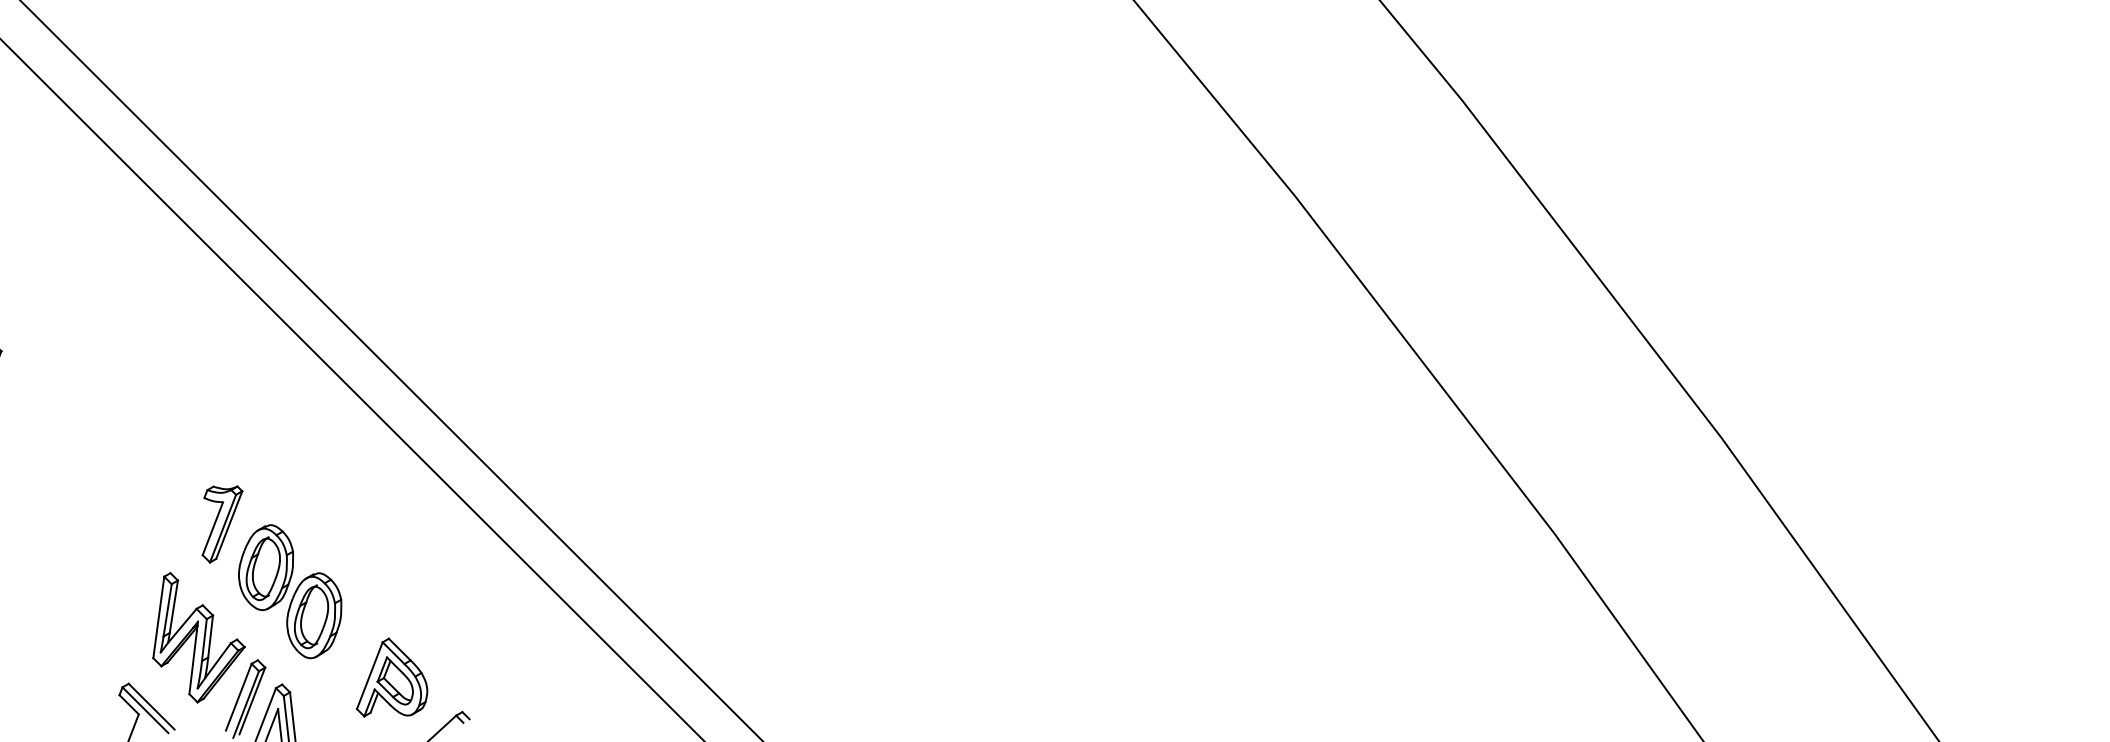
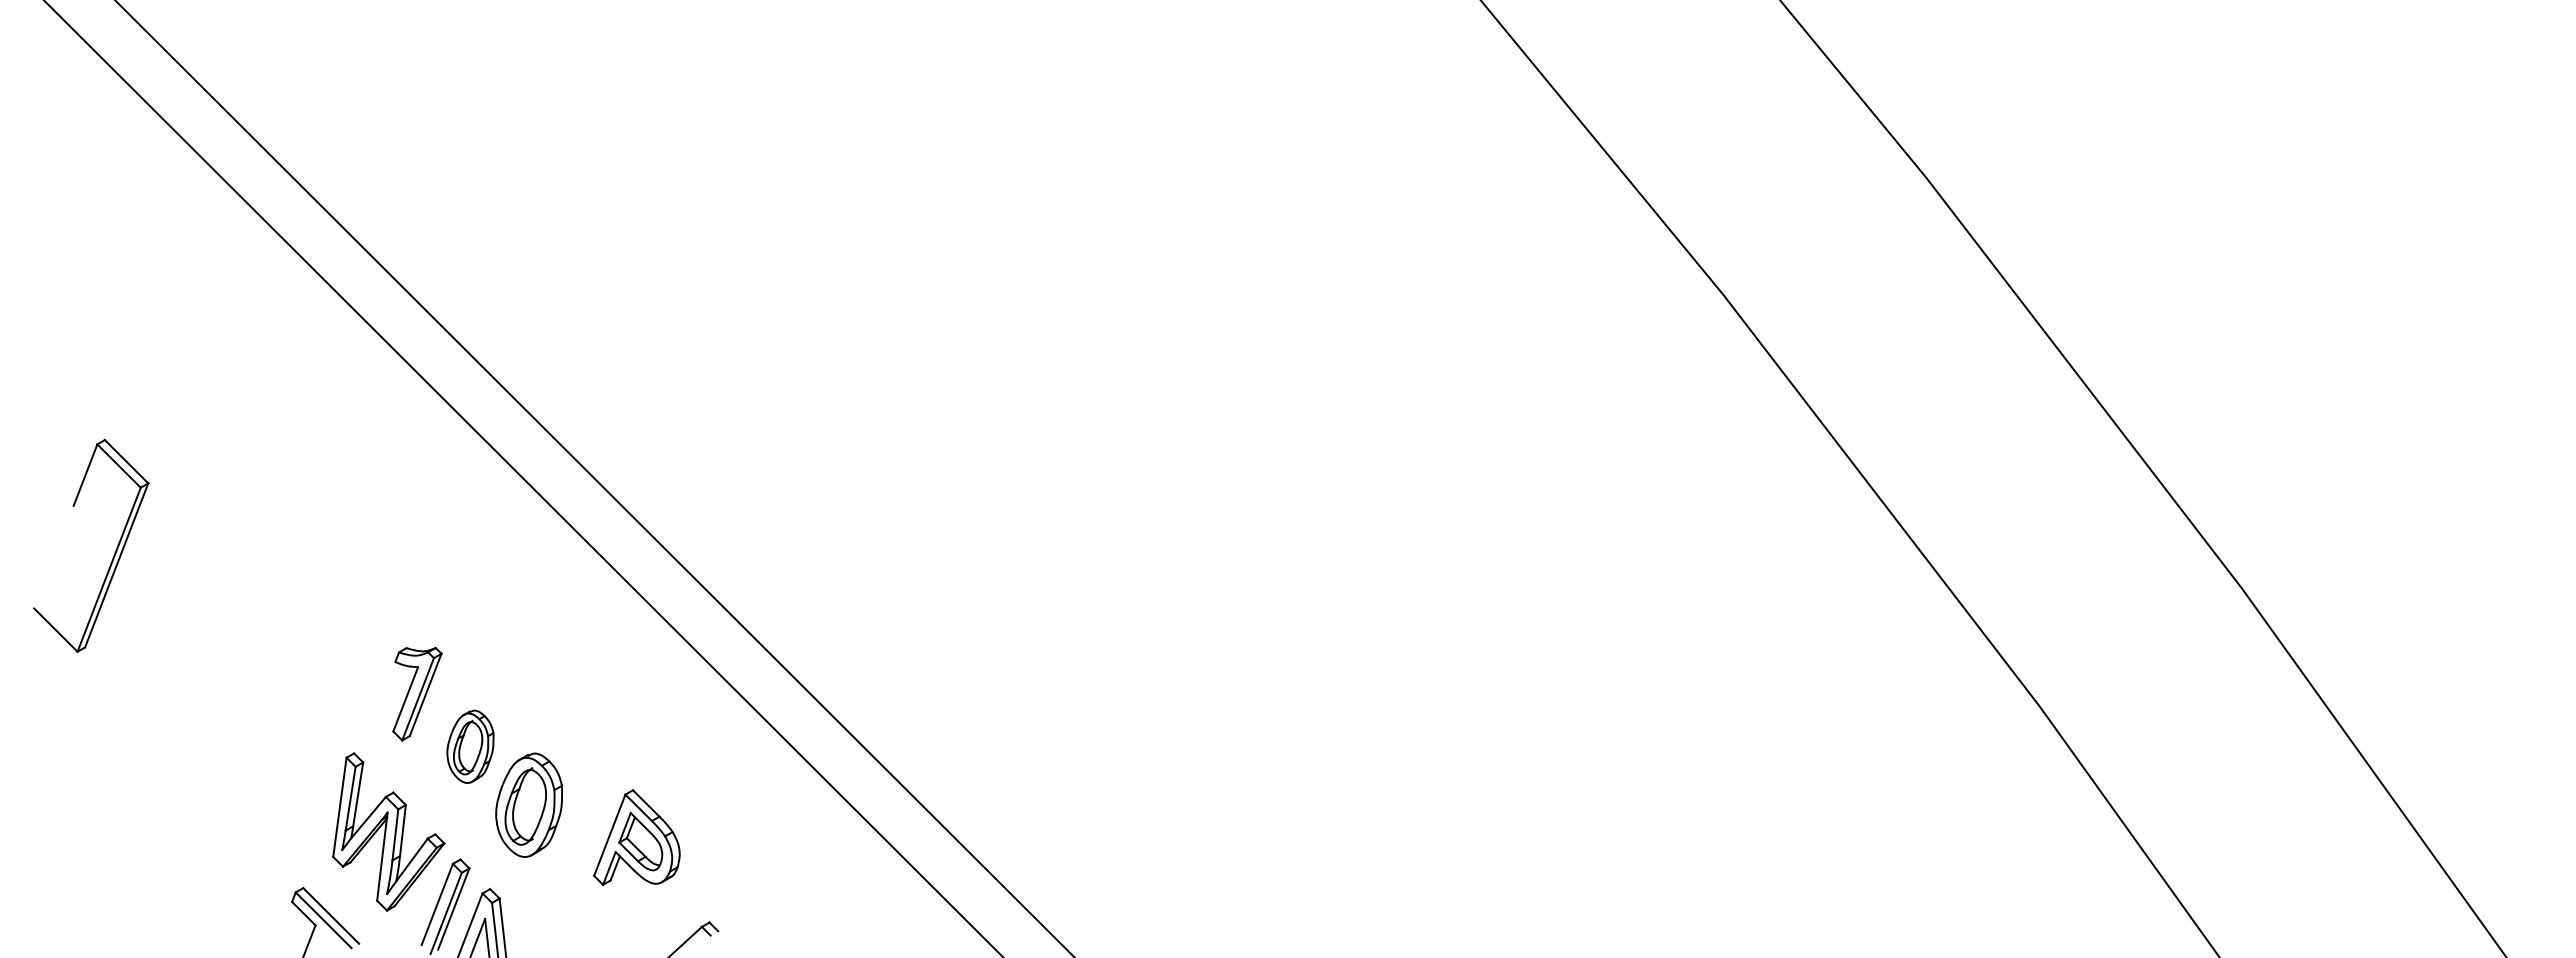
part: (266, 567) -> (470, 746), size x0.7
part: (391, 677) -> (636, 837), moved

